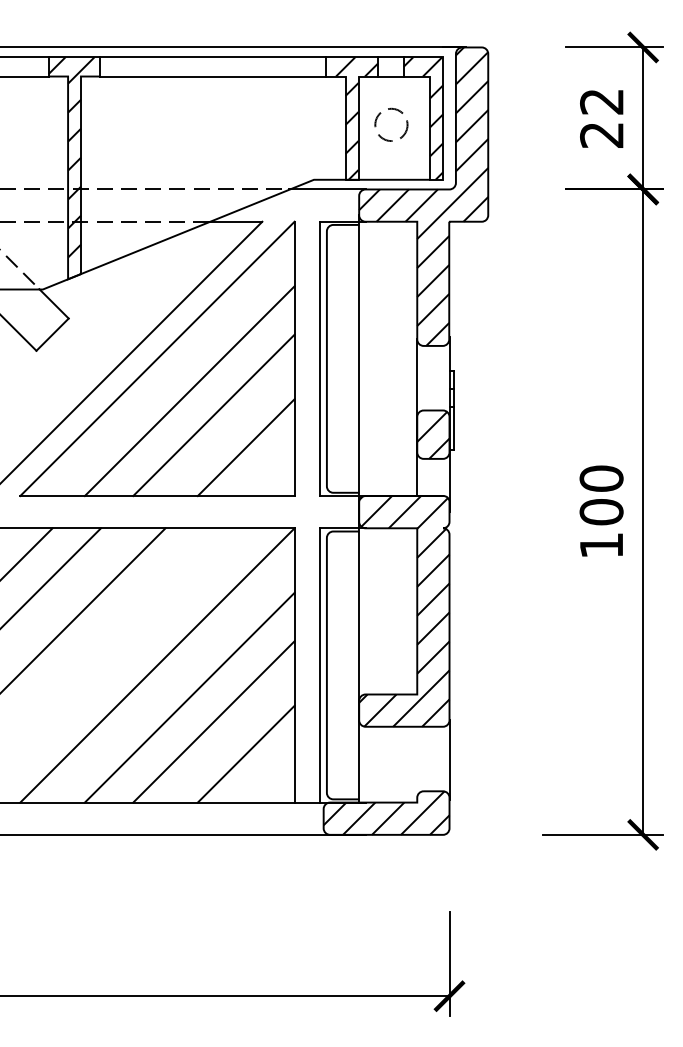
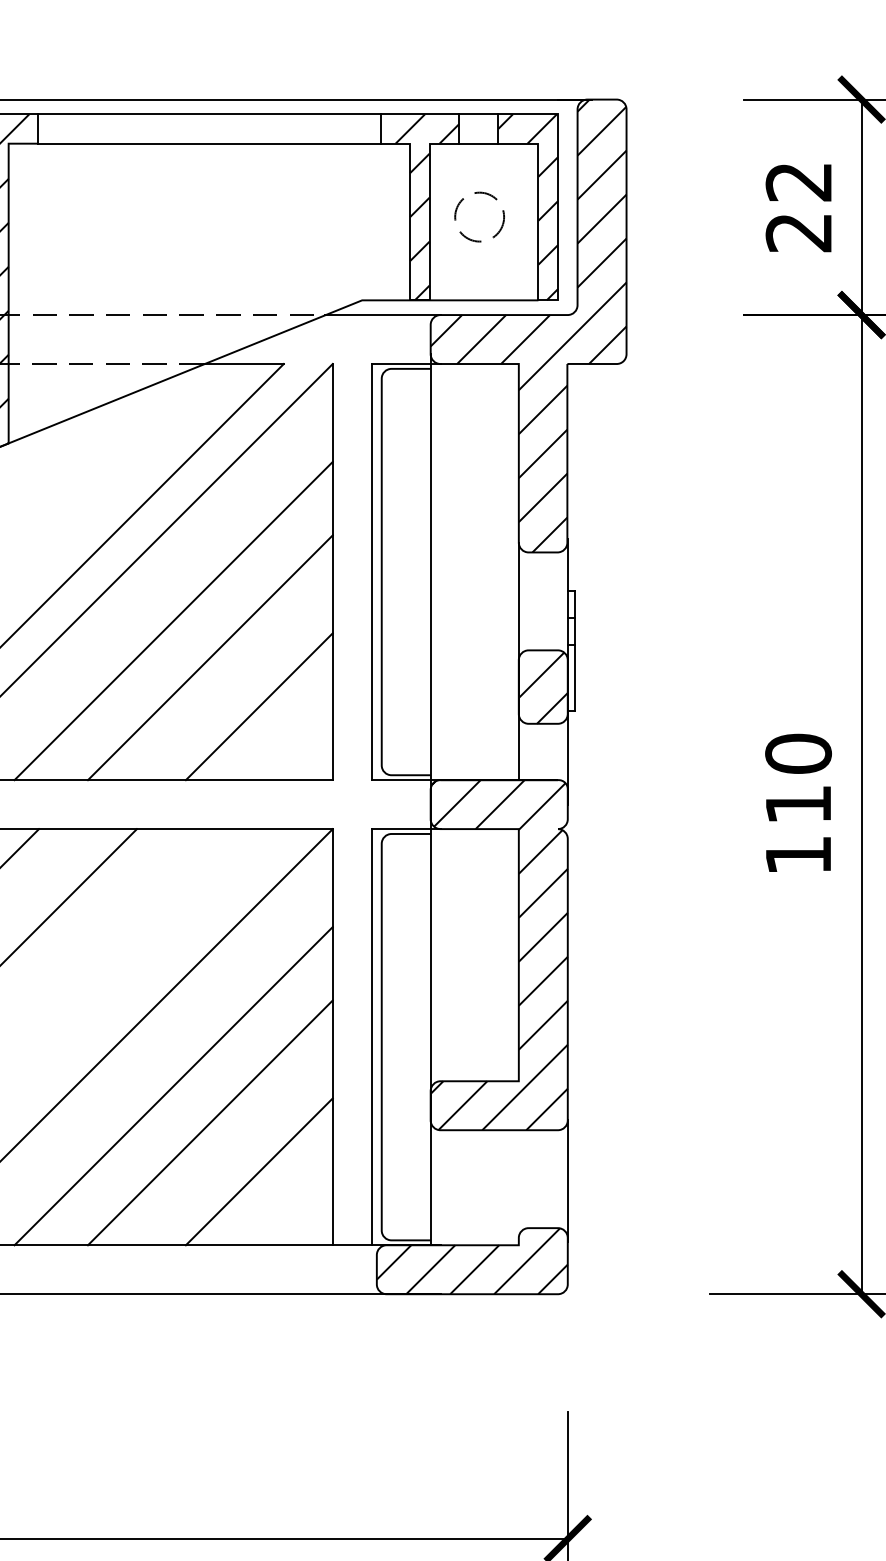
text: (601, 512) -> (798, 805), 100 -> 110

